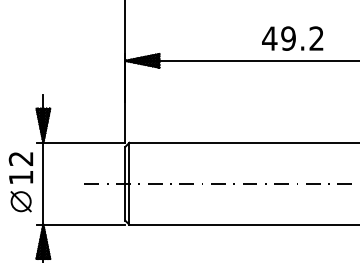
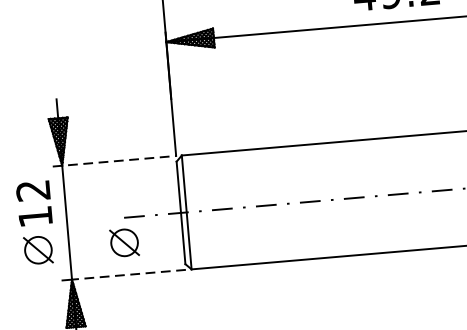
line: (81, 142) -> (115, 160), solid -> dashed
part: (82, 201) -> (123, 242), added
line: (84, 224) -> (129, 274), solid -> dashed

